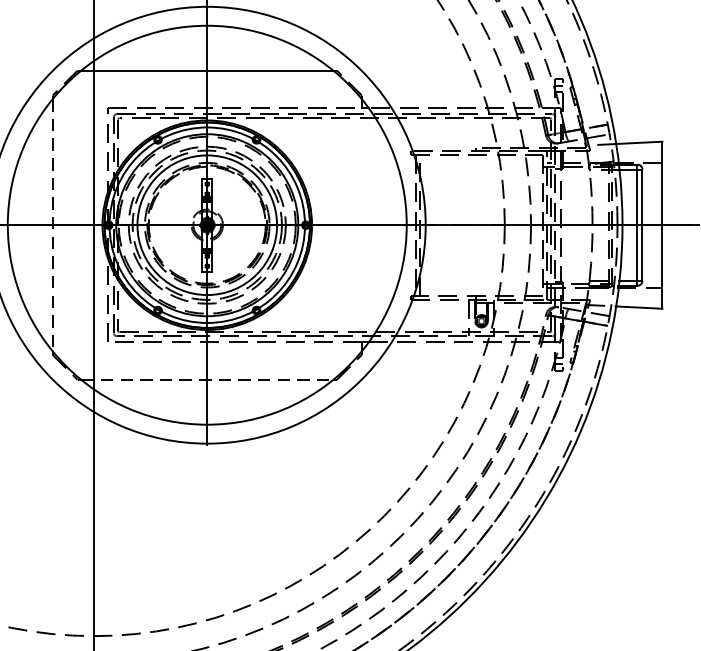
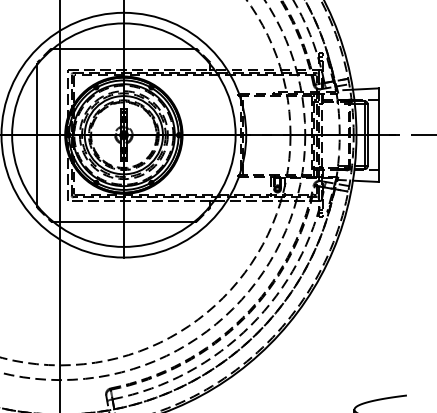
line: (53, 225) -> (37, 135), dashed -> solid
line: (206, 379) -> (123, 221), dashed -> solid

